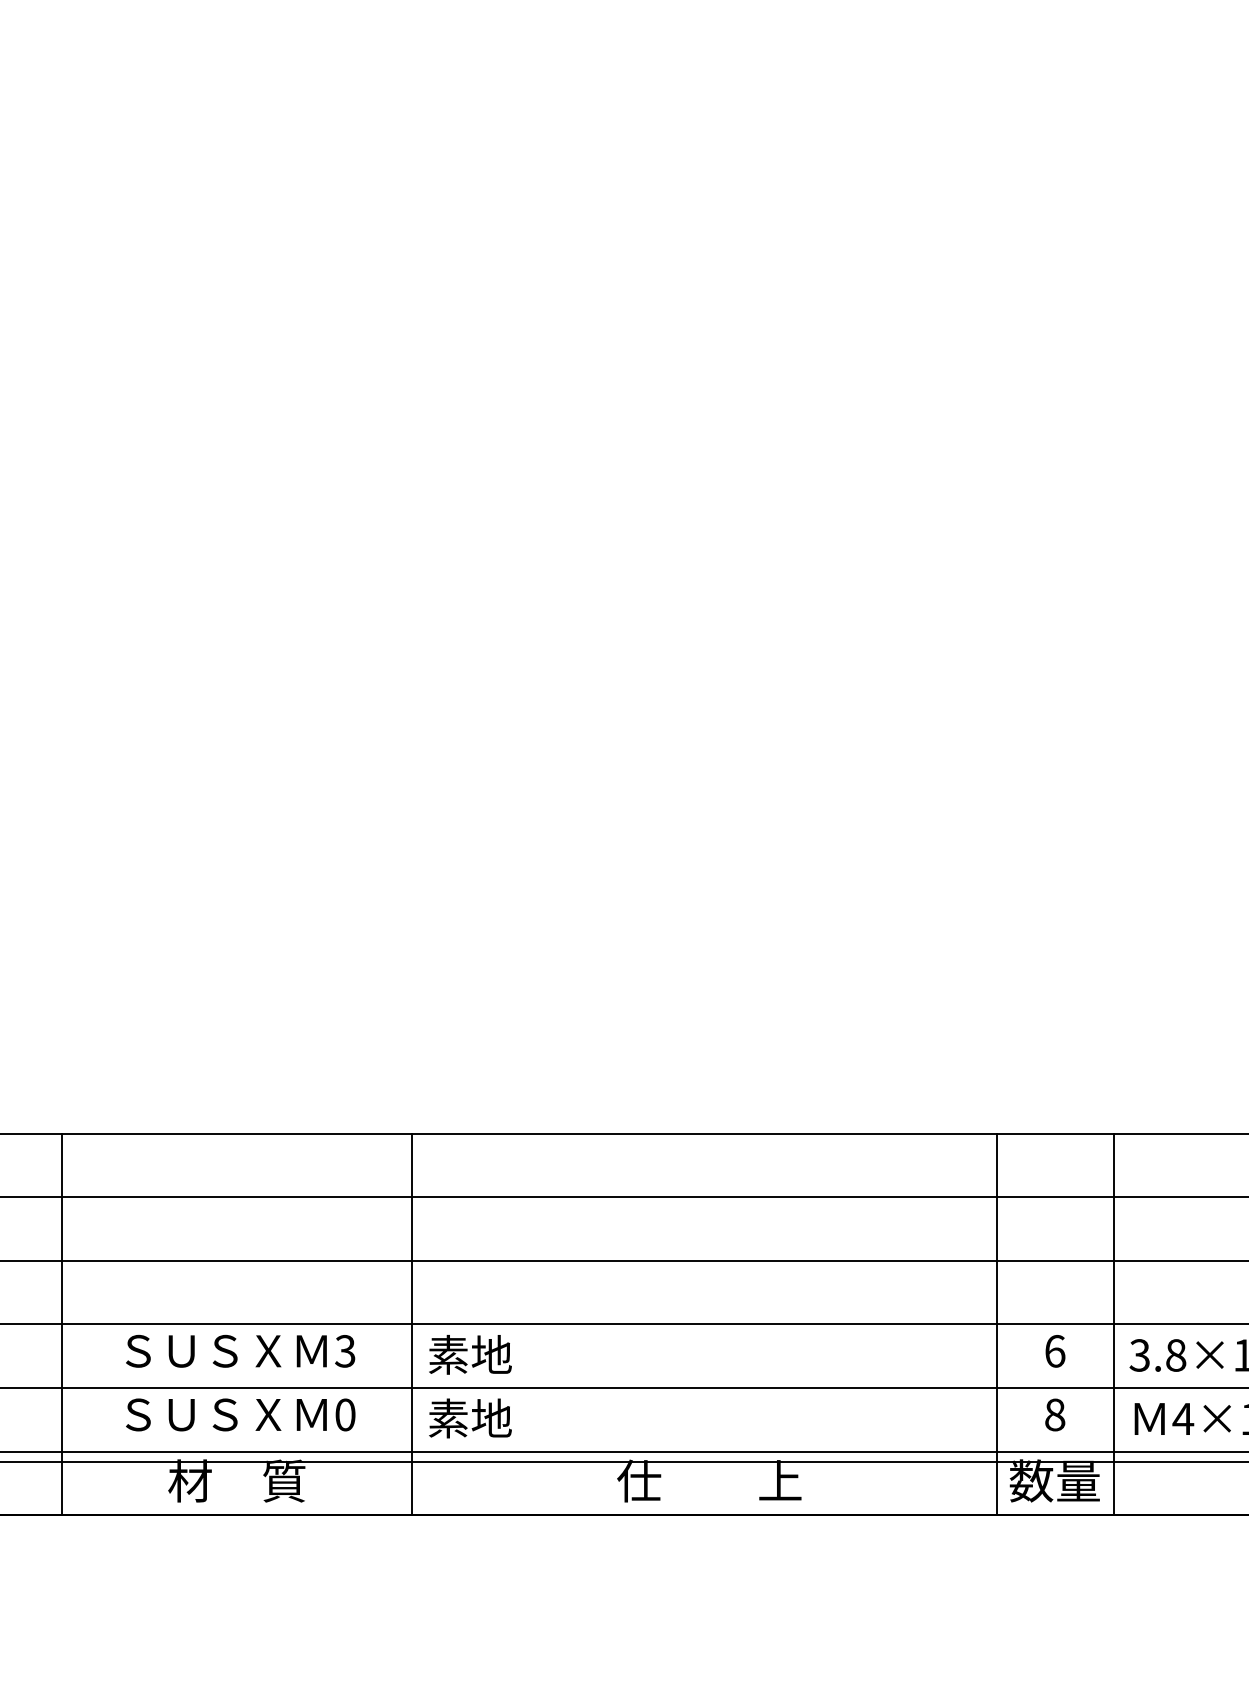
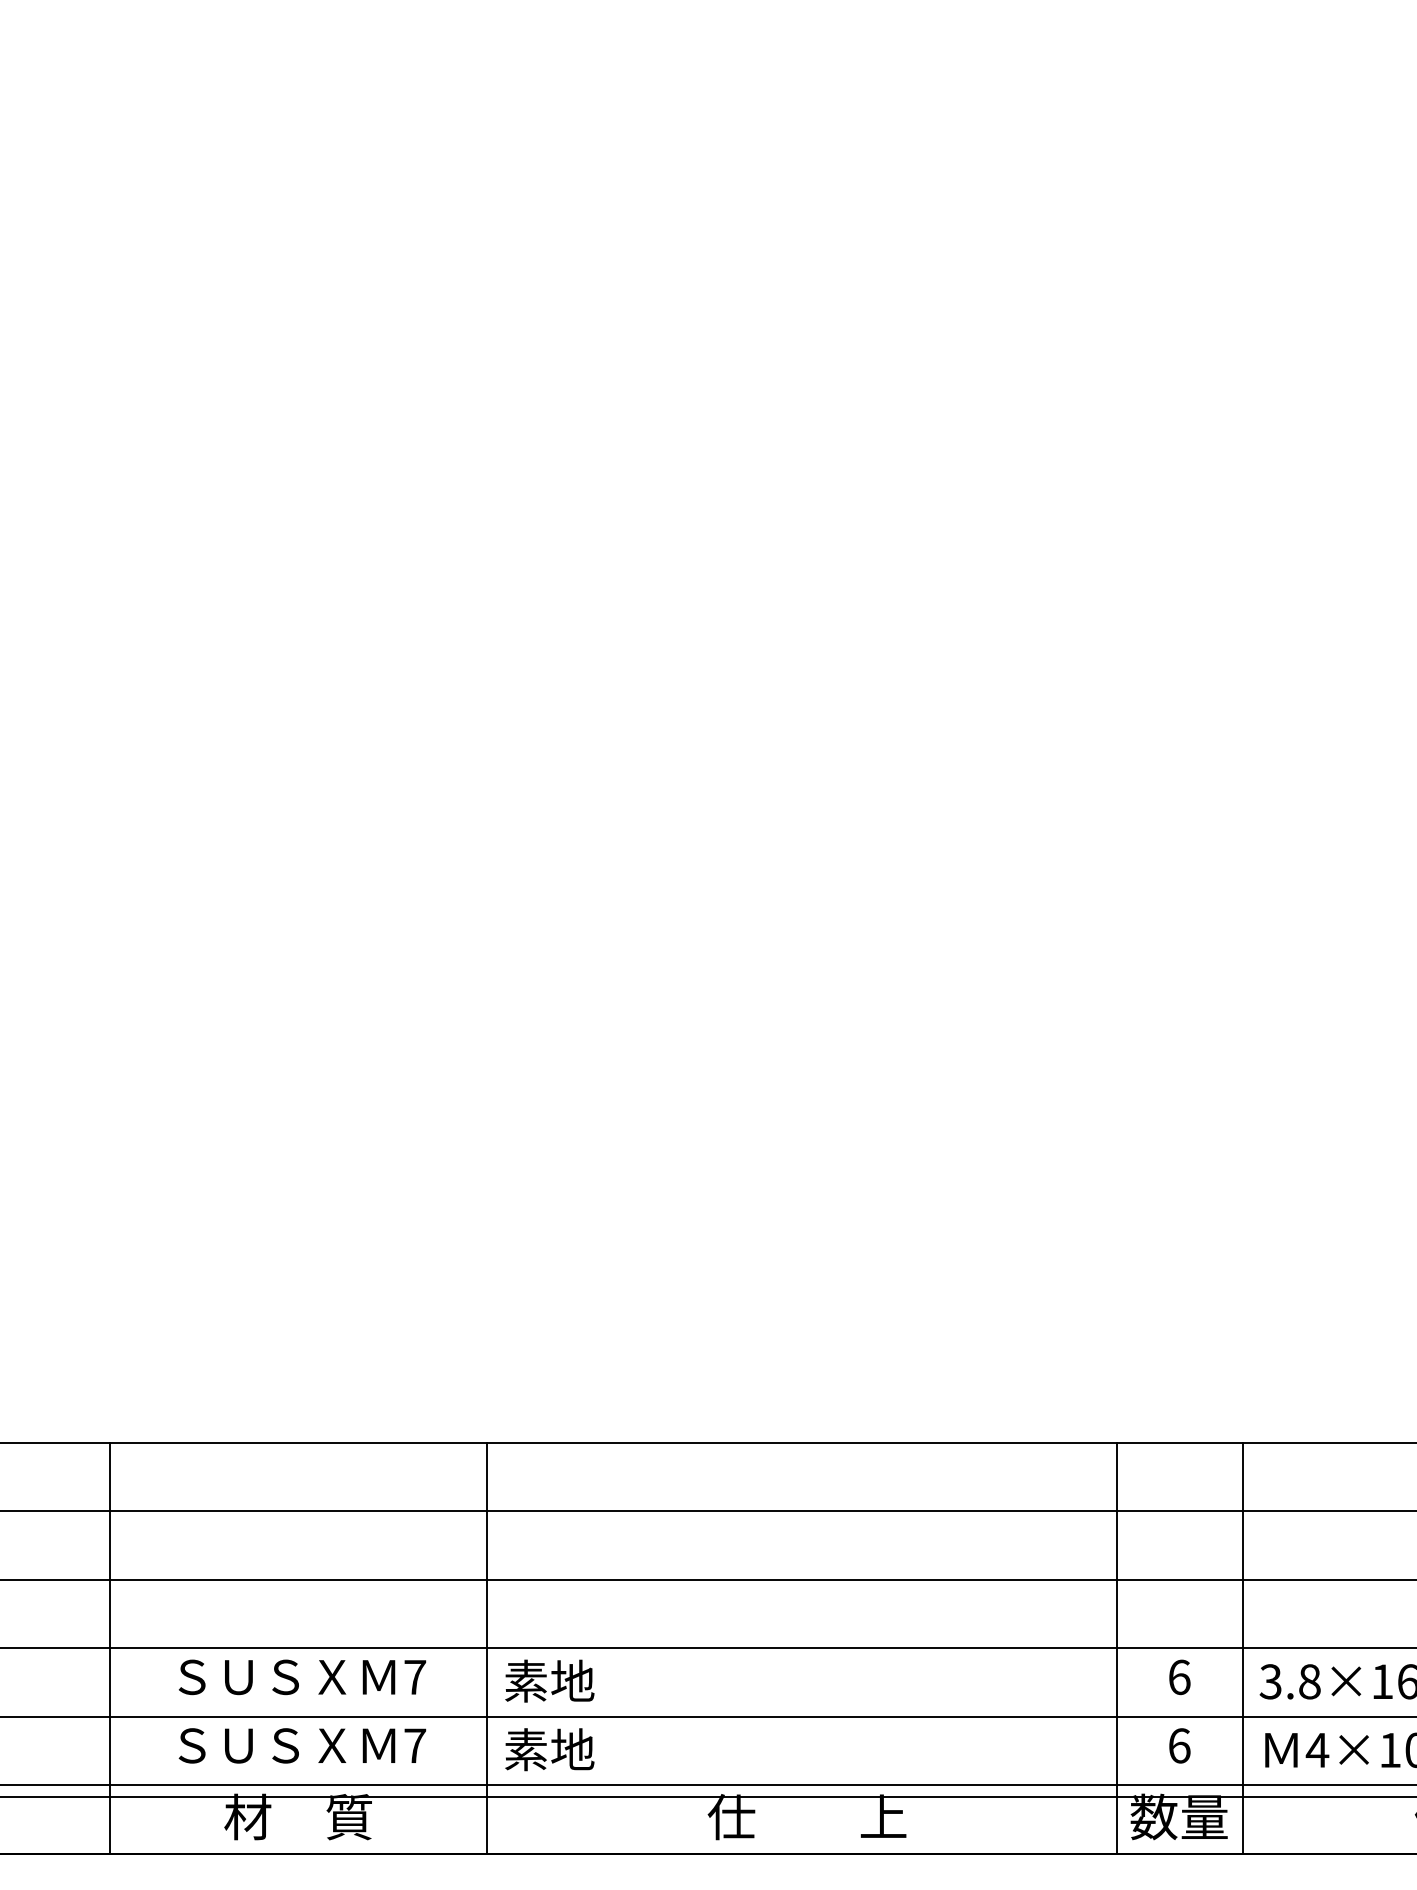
text: (345, 1351) -> (415, 1677), 3 -> 7
text: (345, 1414) -> (415, 1745), 0 -> 7
text: (1055, 1414) -> (1179, 1745), 8 -> 6

